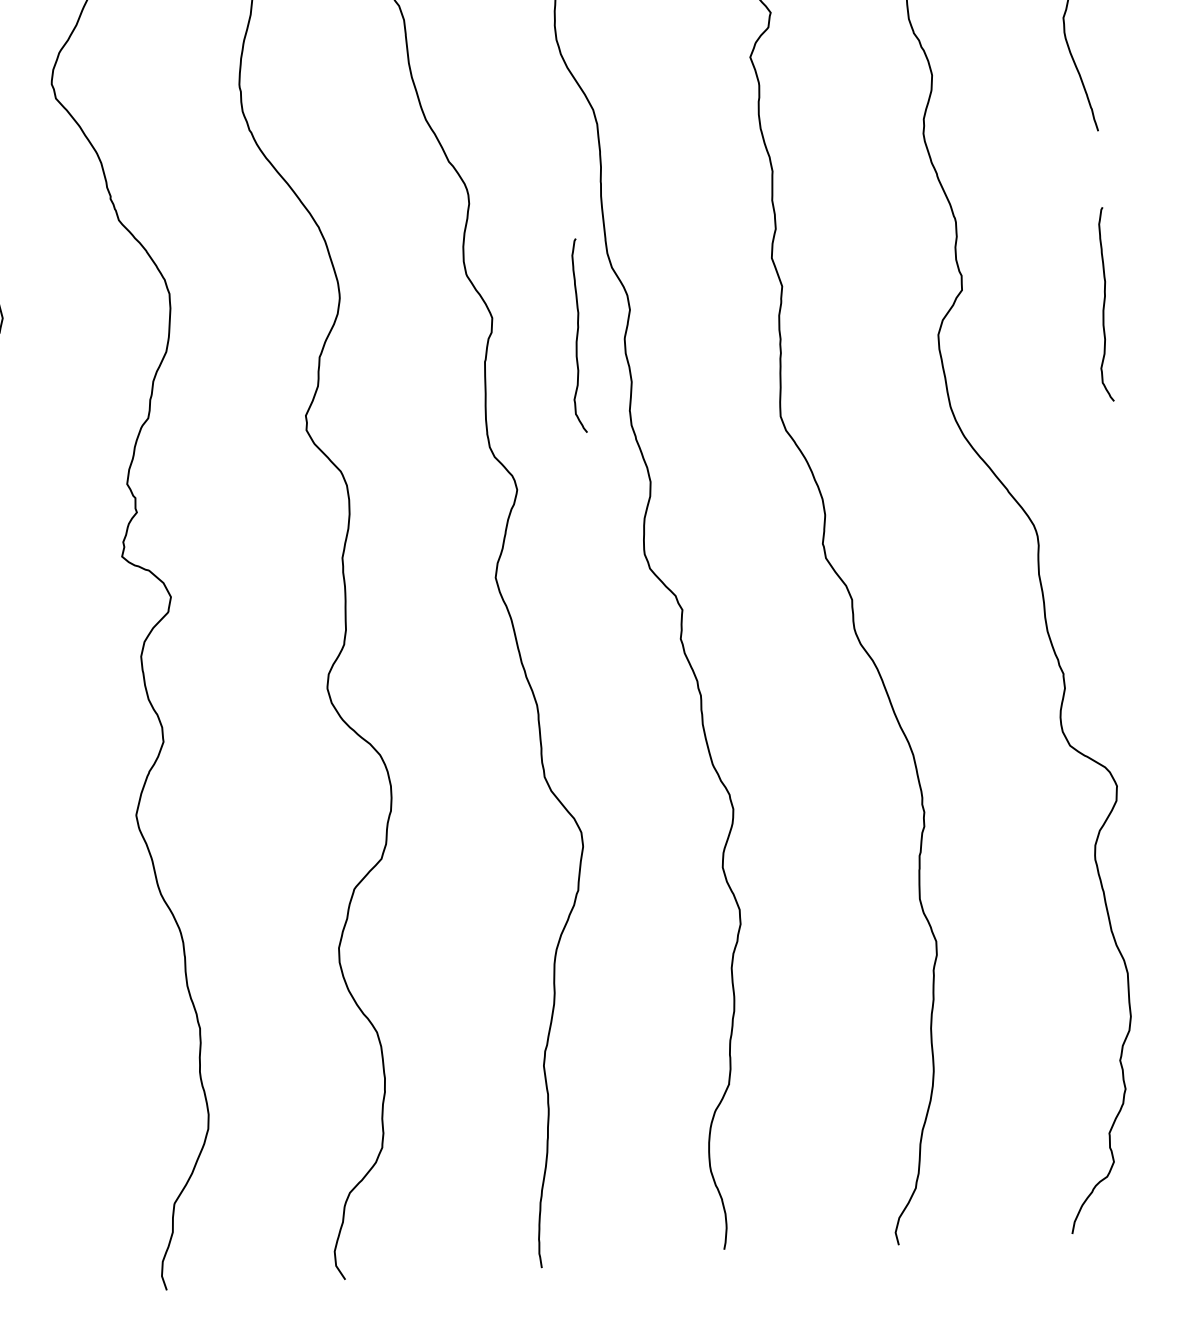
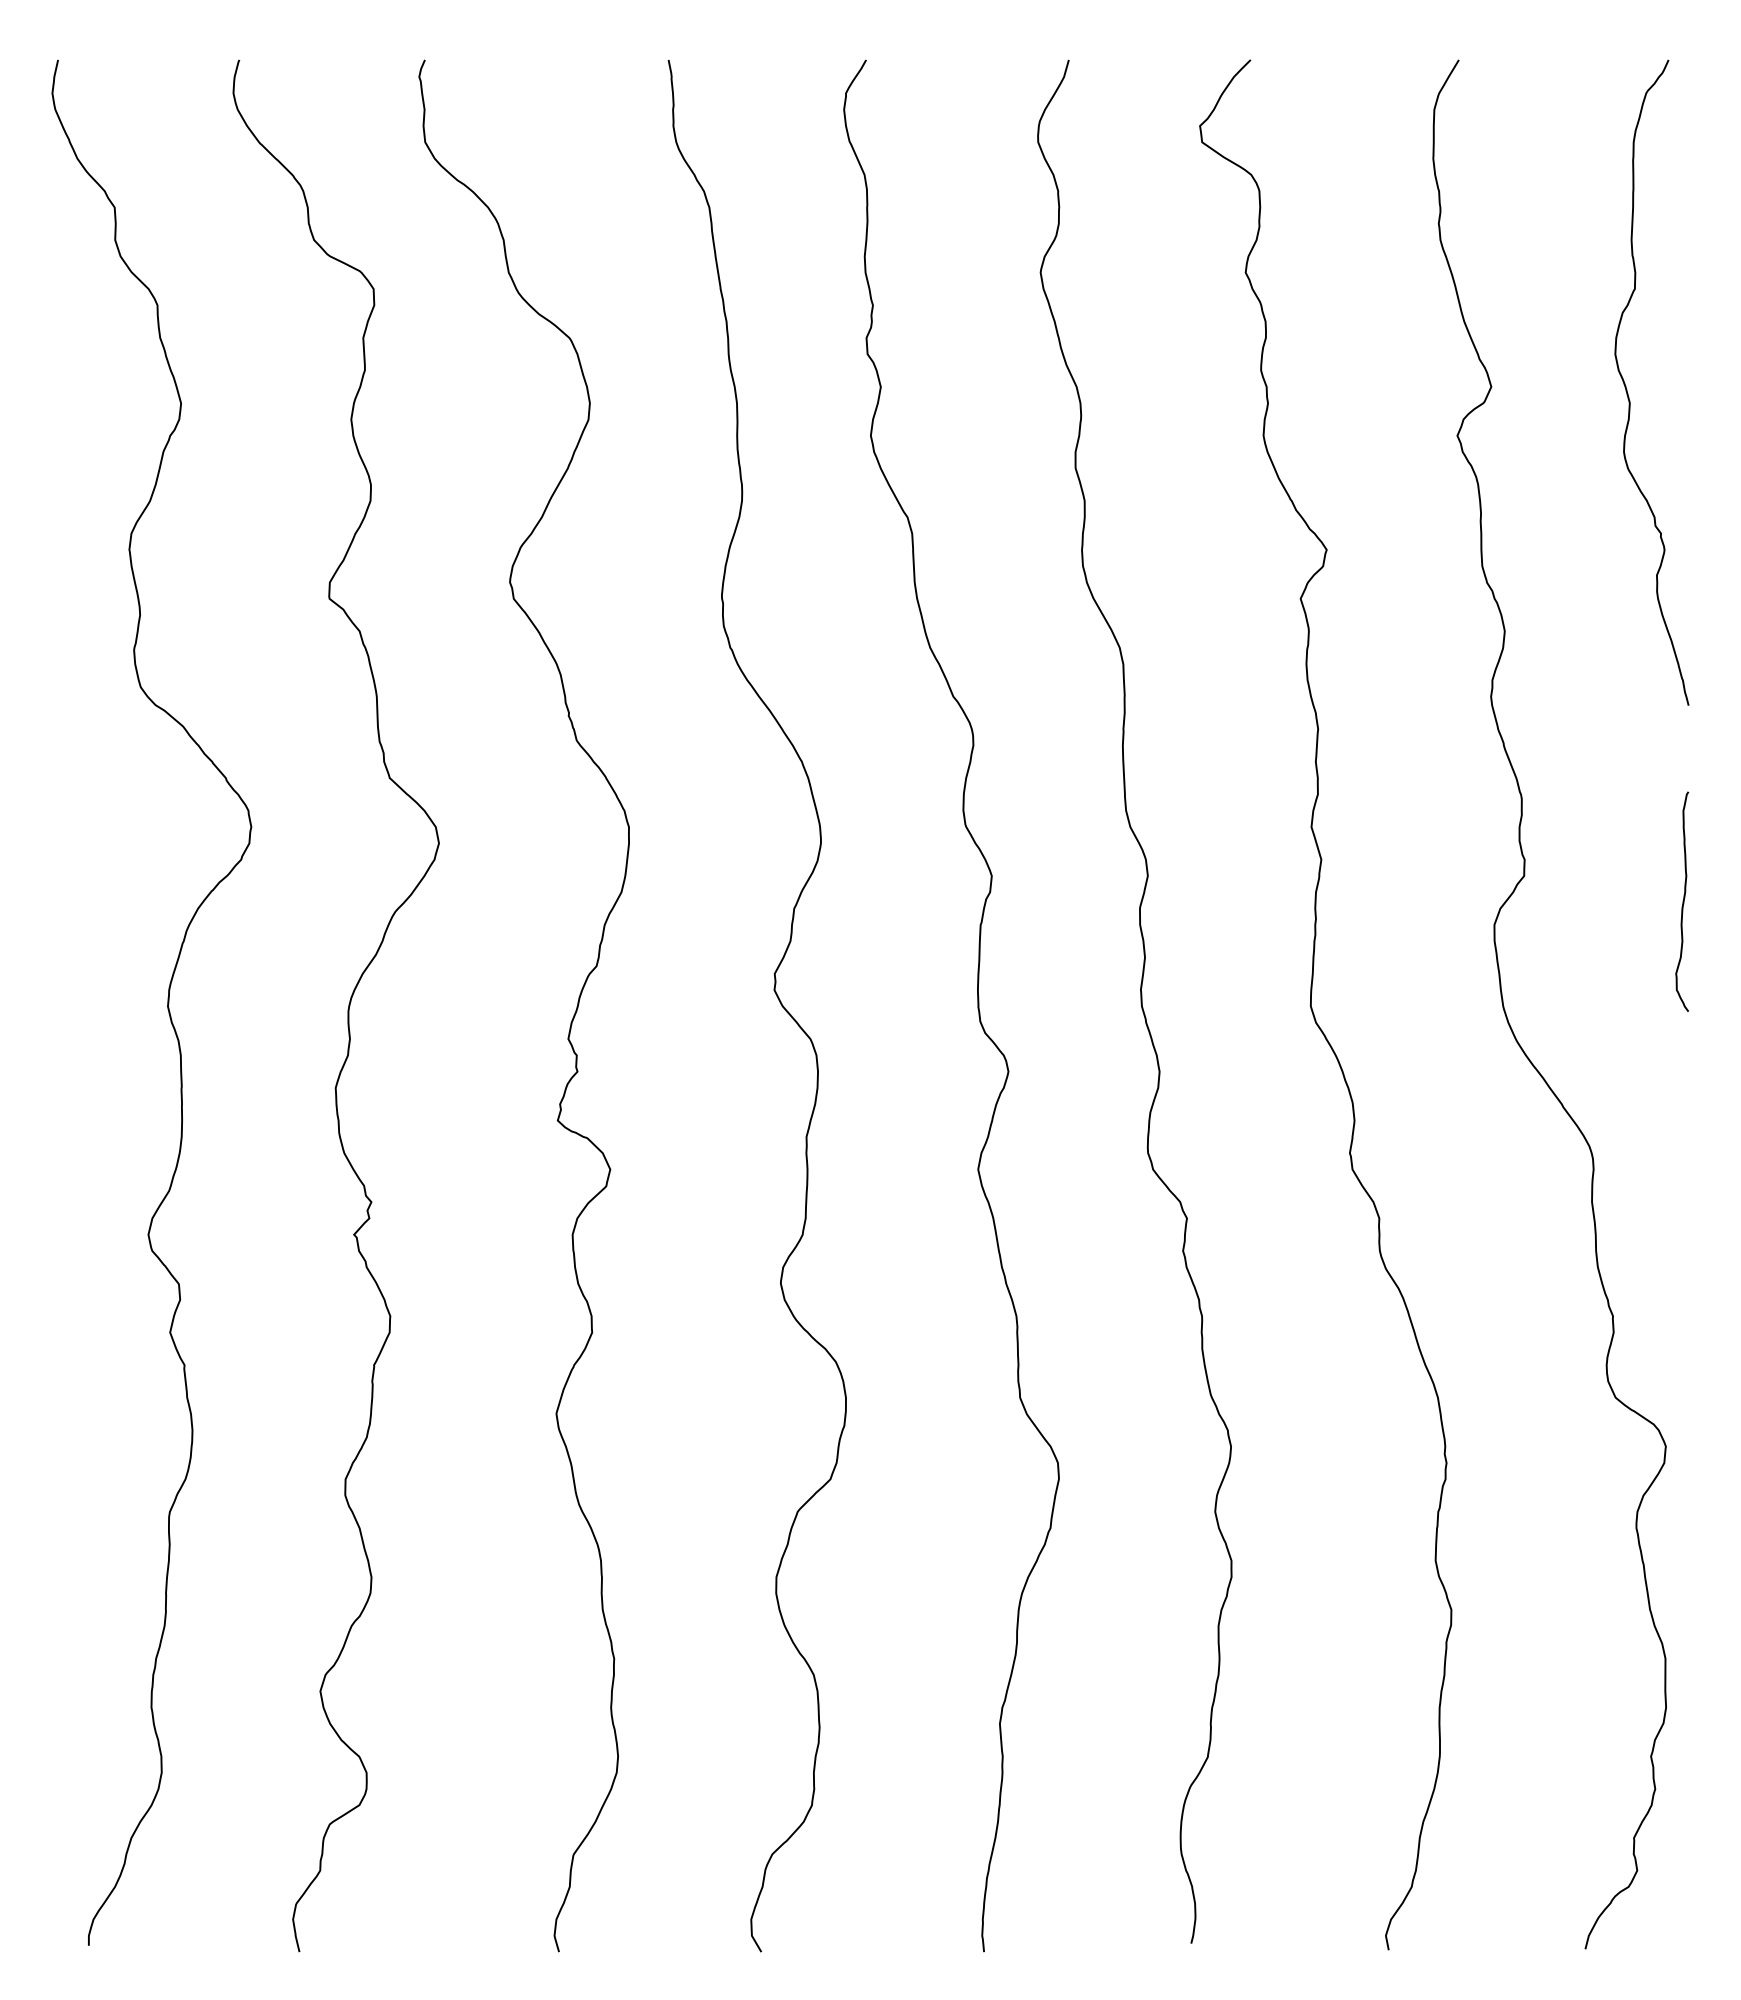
curve: (576, 335) -> (1085, 901), removed

